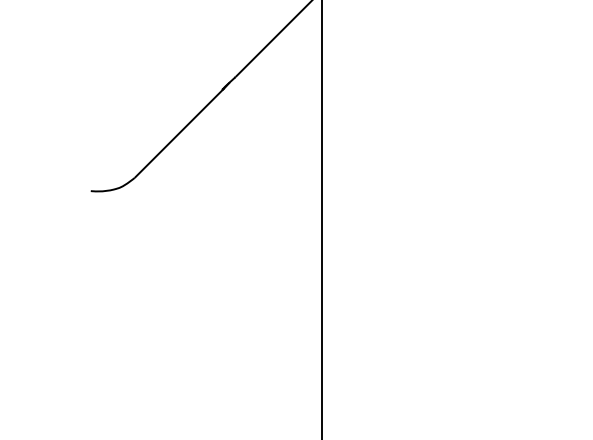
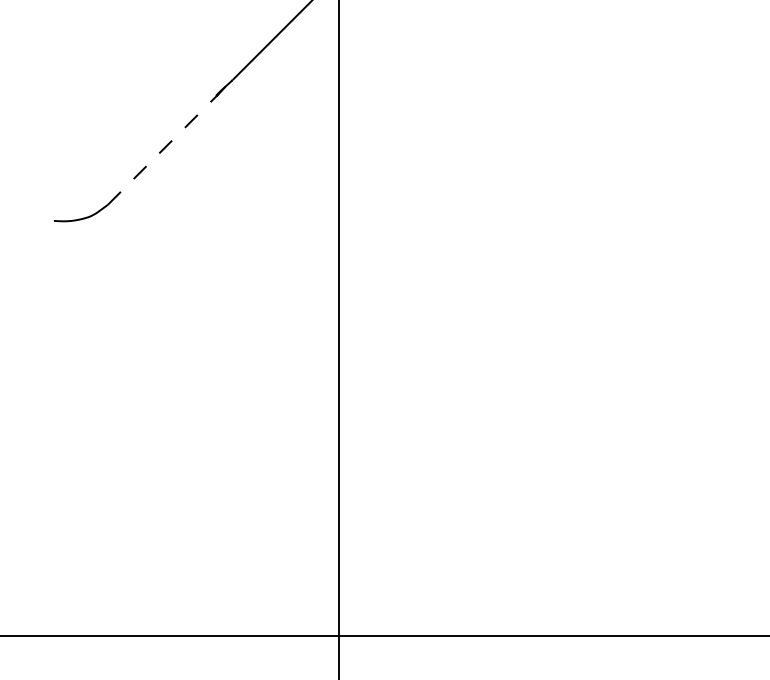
line: (179, 132) -> (163, 148), solid -> dashed

